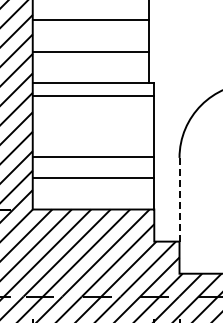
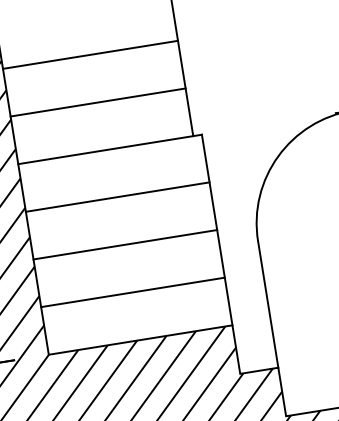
line: (93, 95) -> (117, 196), moved
line: (93, 157) -> (125, 244), moved
line: (179, 199) -> (268, 304), dashed -> solid

